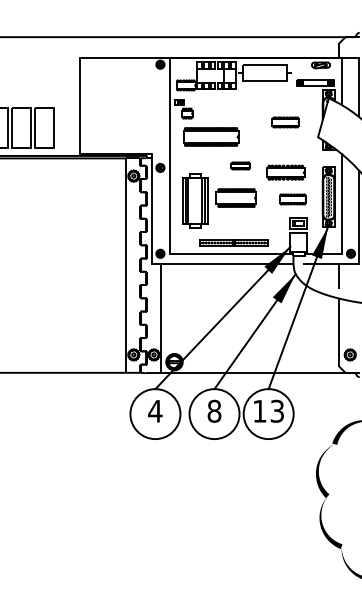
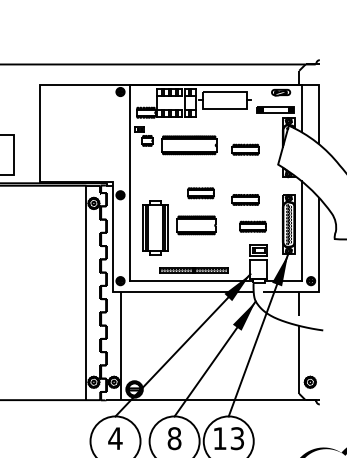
part: (211, 136) -> (189, 144), moved
part: (240, 165) -> (200, 192), size x1.43
part: (285, 172) -> (245, 199), size x0.71

